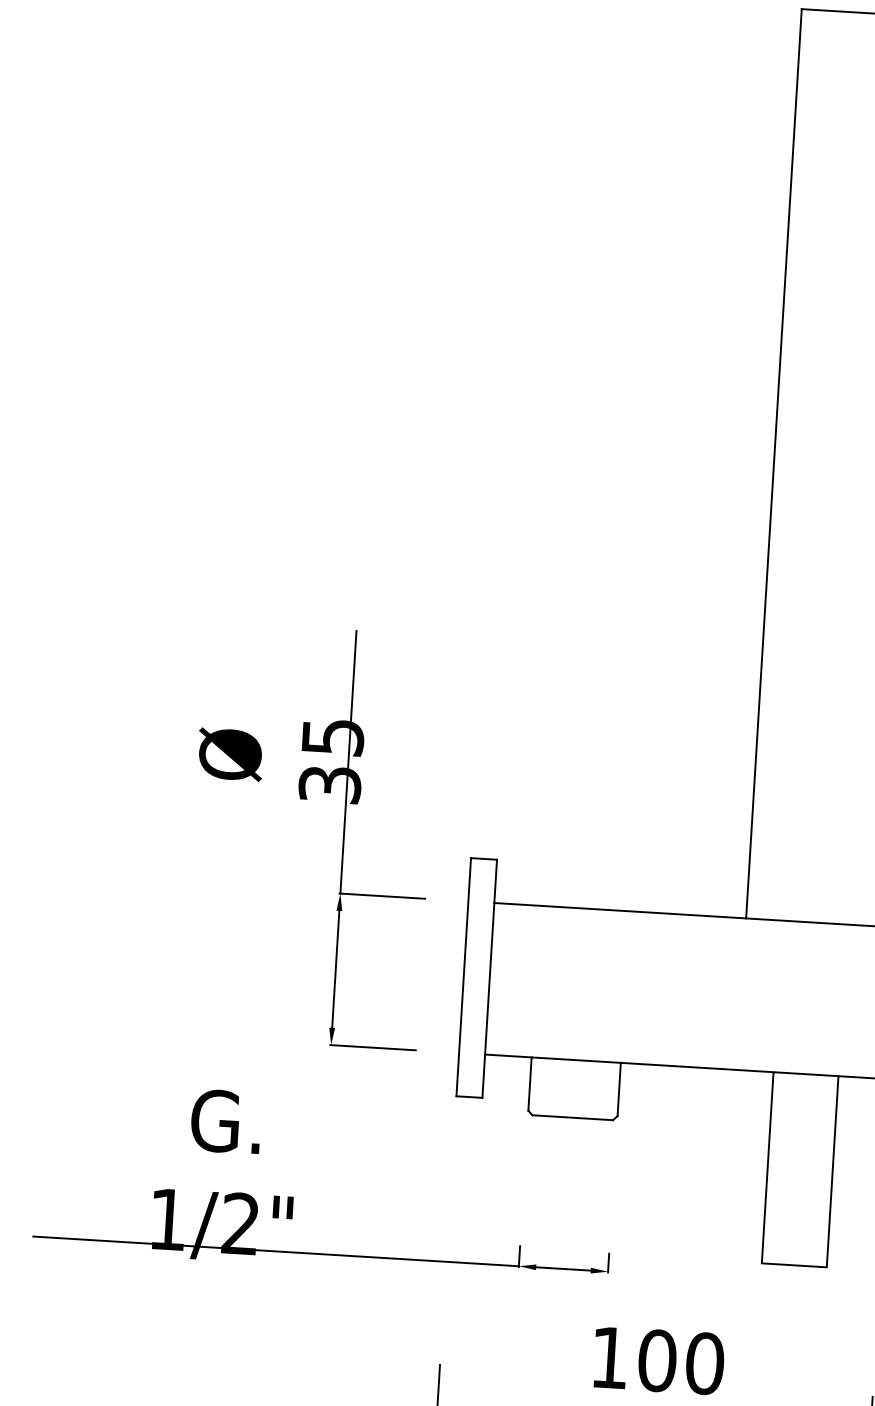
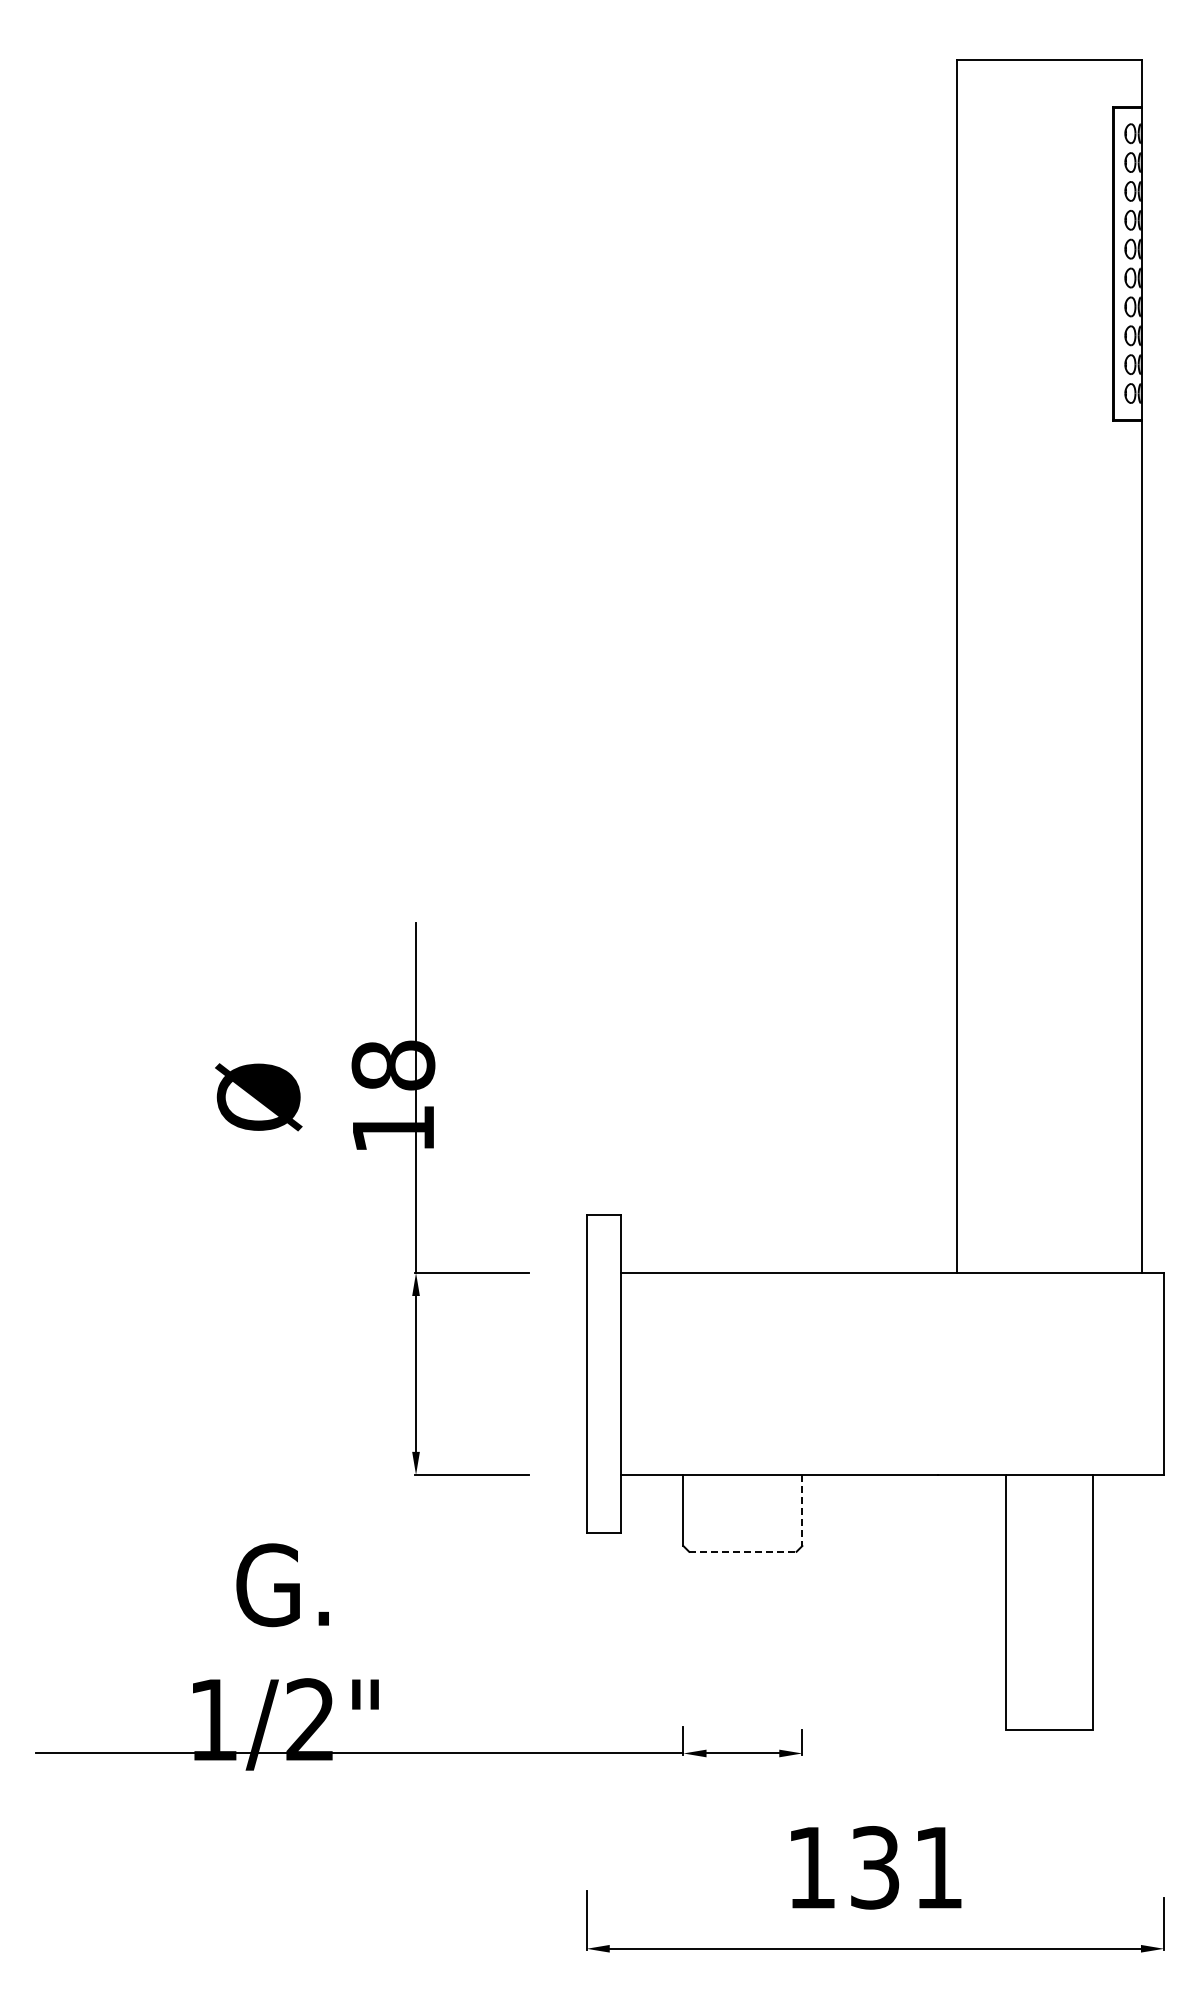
text: (331, 760) -> (393, 1096), 35 -> 18
line: (619, 1089) -> (802, 1510), solid -> dashed
line: (572, 1117) -> (742, 1551), solid -> dashed
text: (680, 1361) -> (906, 1867), 100 -> 131

